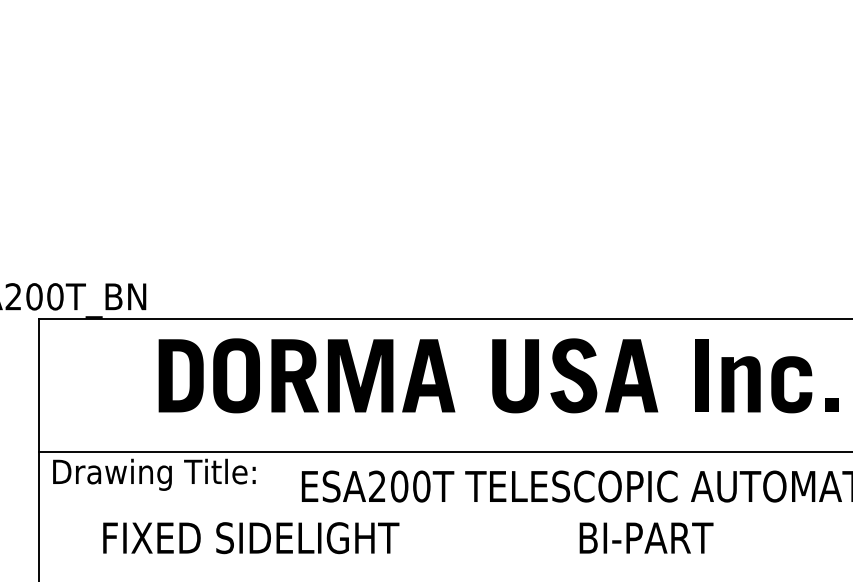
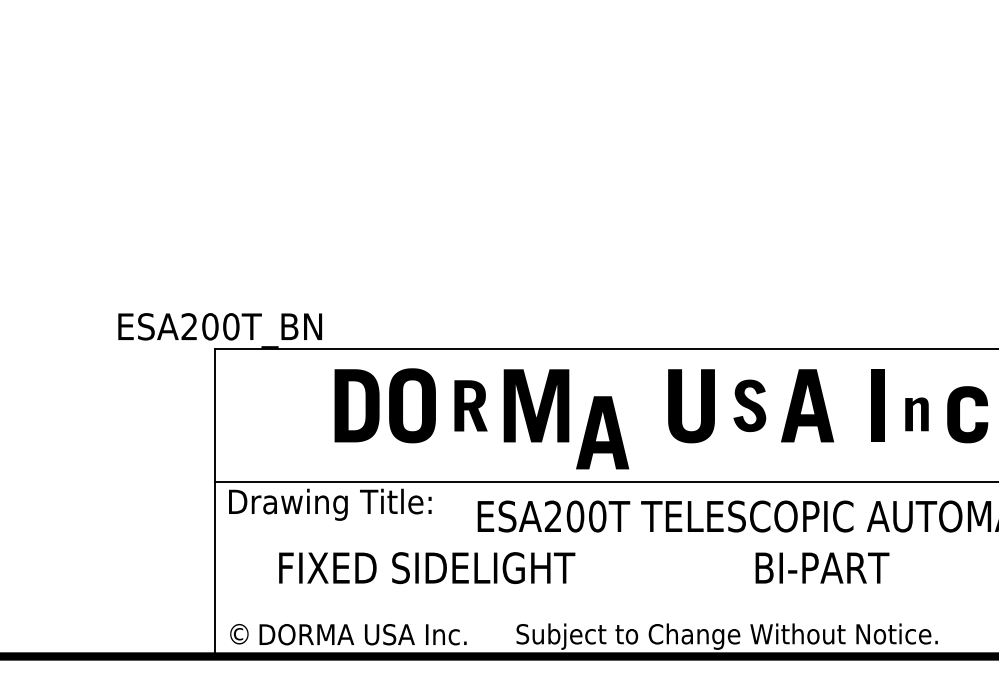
part: (294, 375) -> (470, 405), size x0.7
part: (428, 375) -> (602, 432), moved
part: (573, 375) -> (749, 405), size x0.7
part: (740, 384) -> (916, 414), size x0.6

